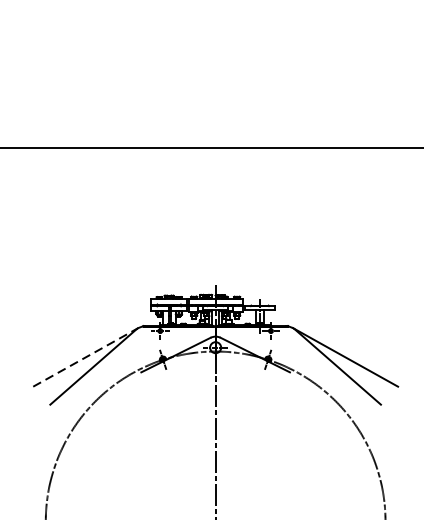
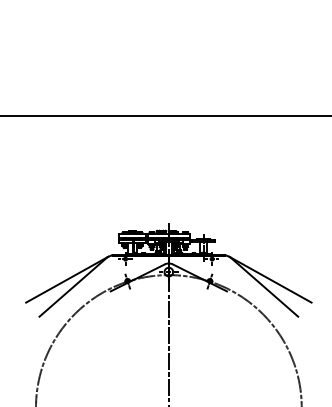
line: (86, 357) -> (67, 279), dashed -> solid

